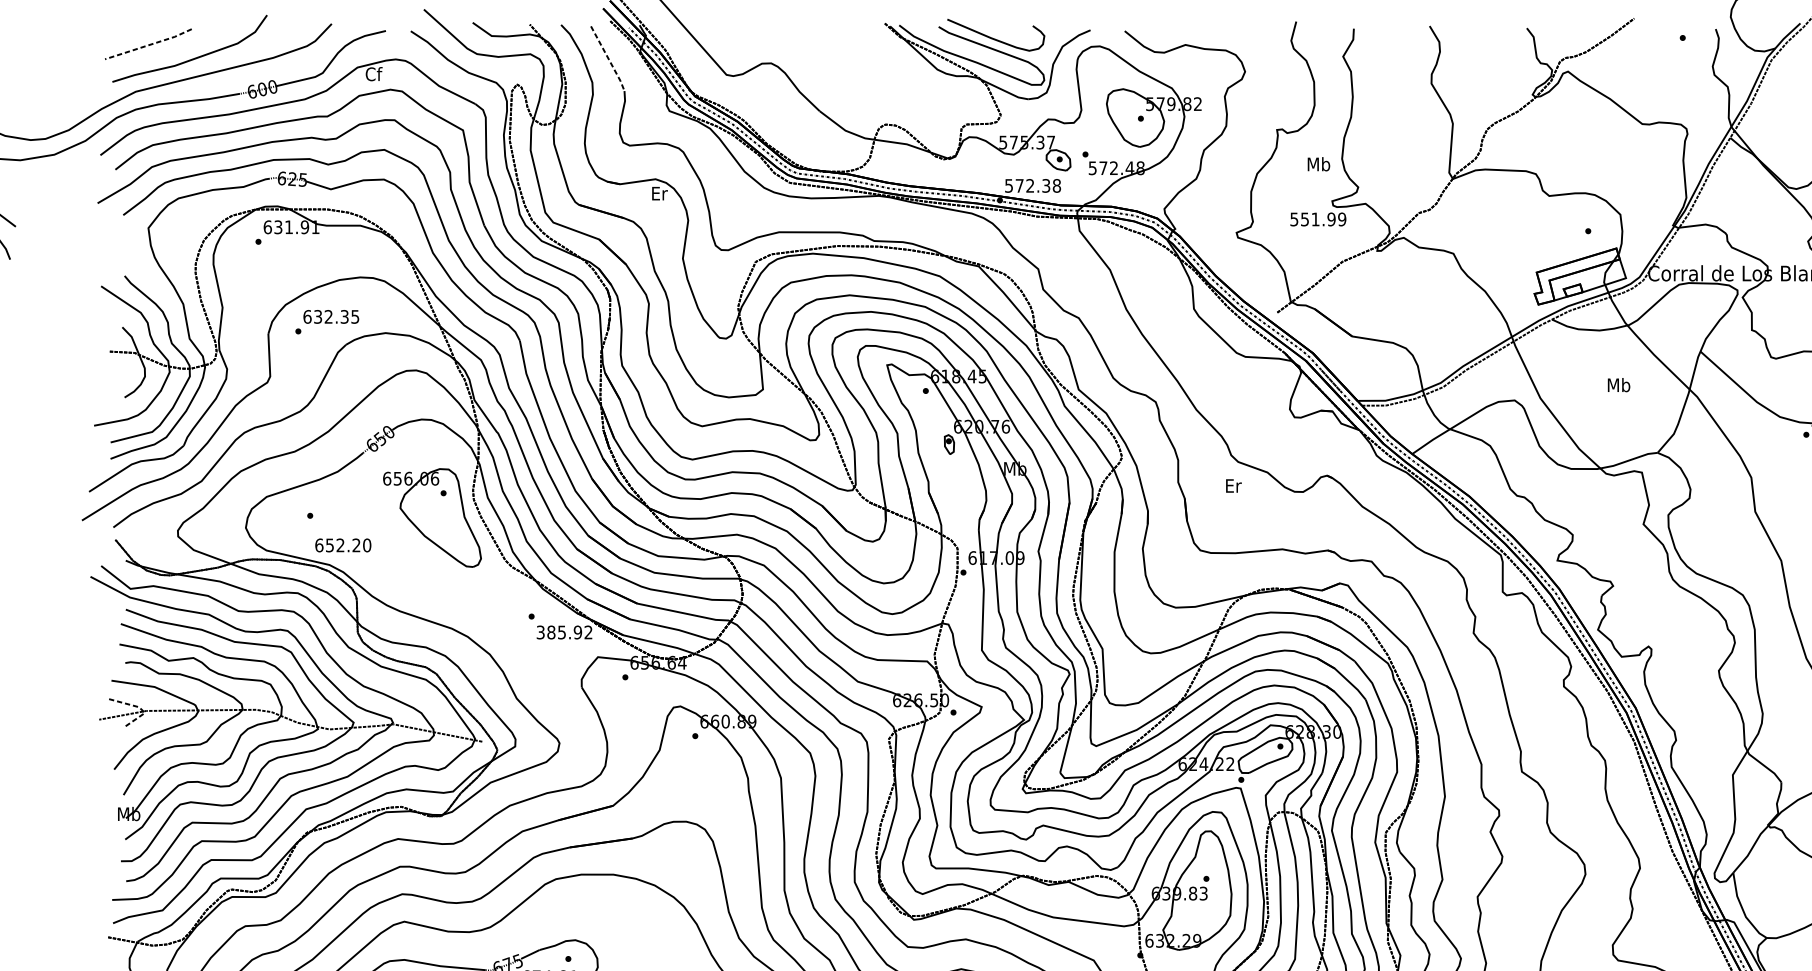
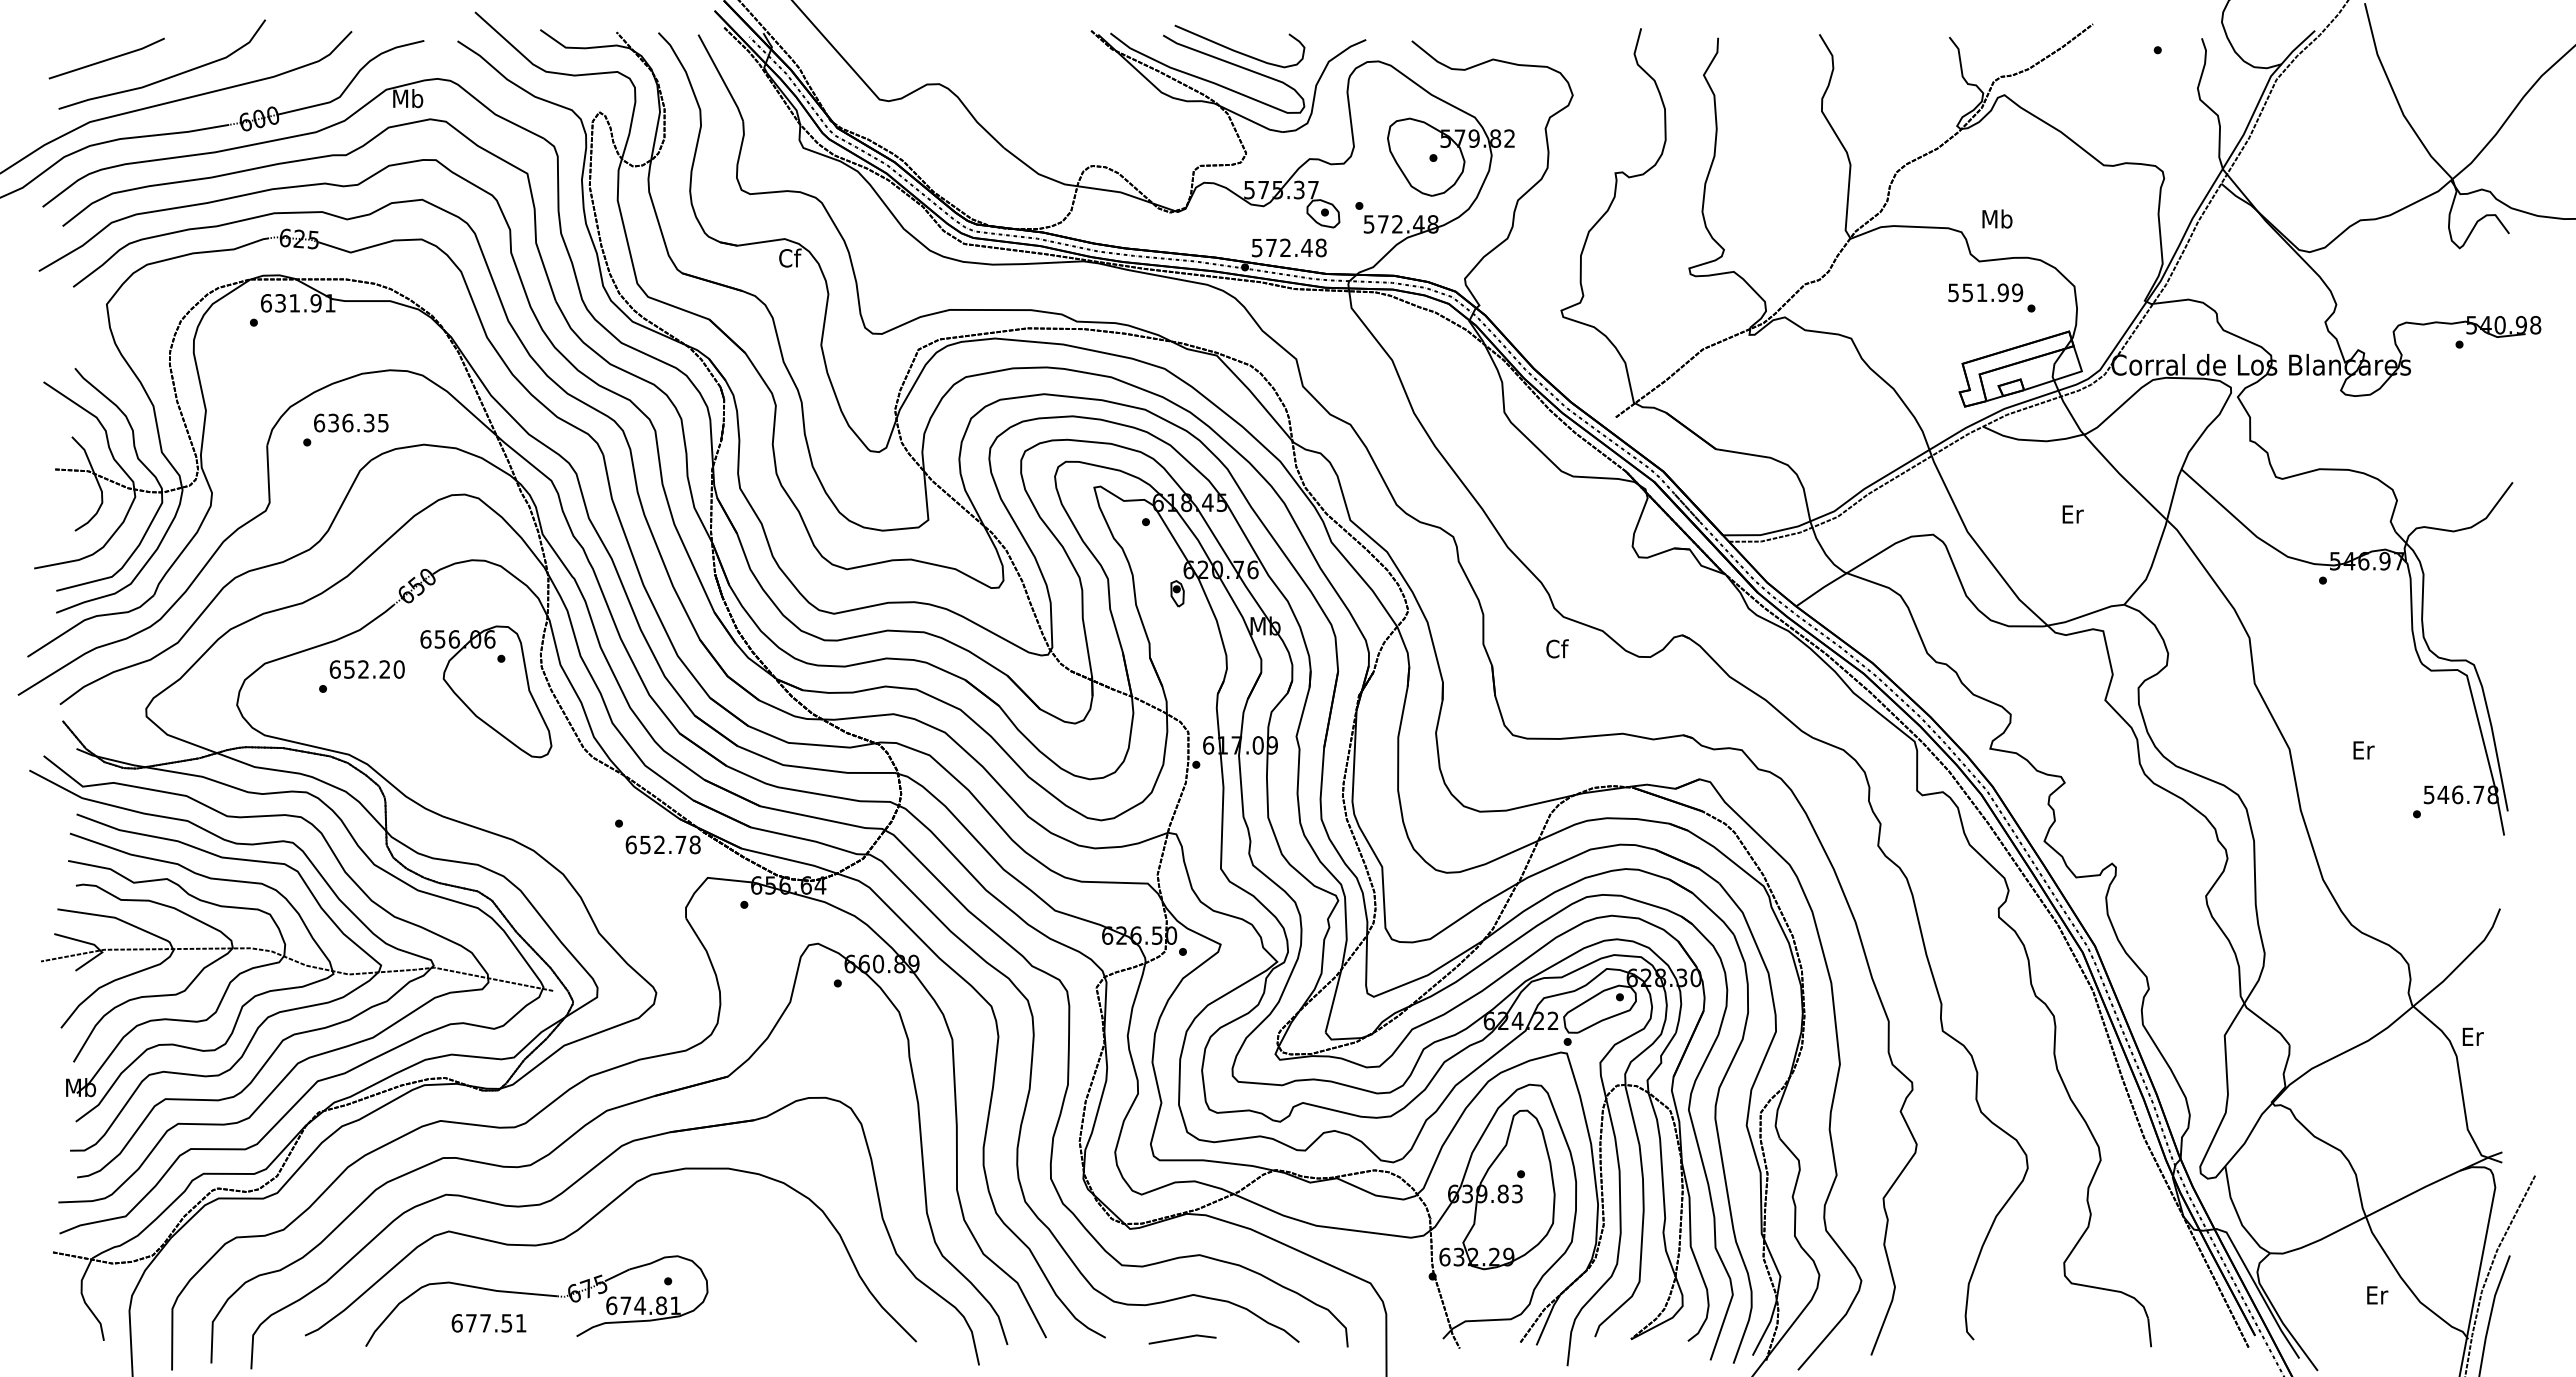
line: (148, 44) -> (107, 59), dashed -> solid
line: (608, 59) -> (721, 78), dashed -> solid
text: (374, 74) -> (408, 98), Cf -> Mb
text: (1318, 163) -> (1997, 218), moved
text: (1045, 185) -> (1306, 247), 572.38 -> 572.48
text: (659, 193) -> (790, 257), Er -> Cf
text: (1318, 219) -> (1985, 292), moved
text: (328, 316) -> (347, 422), 632.35 -> 636.35
text: (1618, 384) -> (2072, 513), Mb -> Er
text: (1233, 485) -> (1557, 648), Er -> Cf
text: (342, 545) -> (366, 669), moved
text: (564, 632) -> (662, 844), 385.92 -> 652.78
line: (139, 708) -> (95, 946), dashed -> solid

